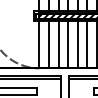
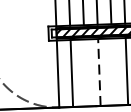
line: (58, 44) -> (85, 72), removed
line: (68, 44) -> (99, 71), solid -> dashed
line: (77, 44) -> (112, 71), removed

